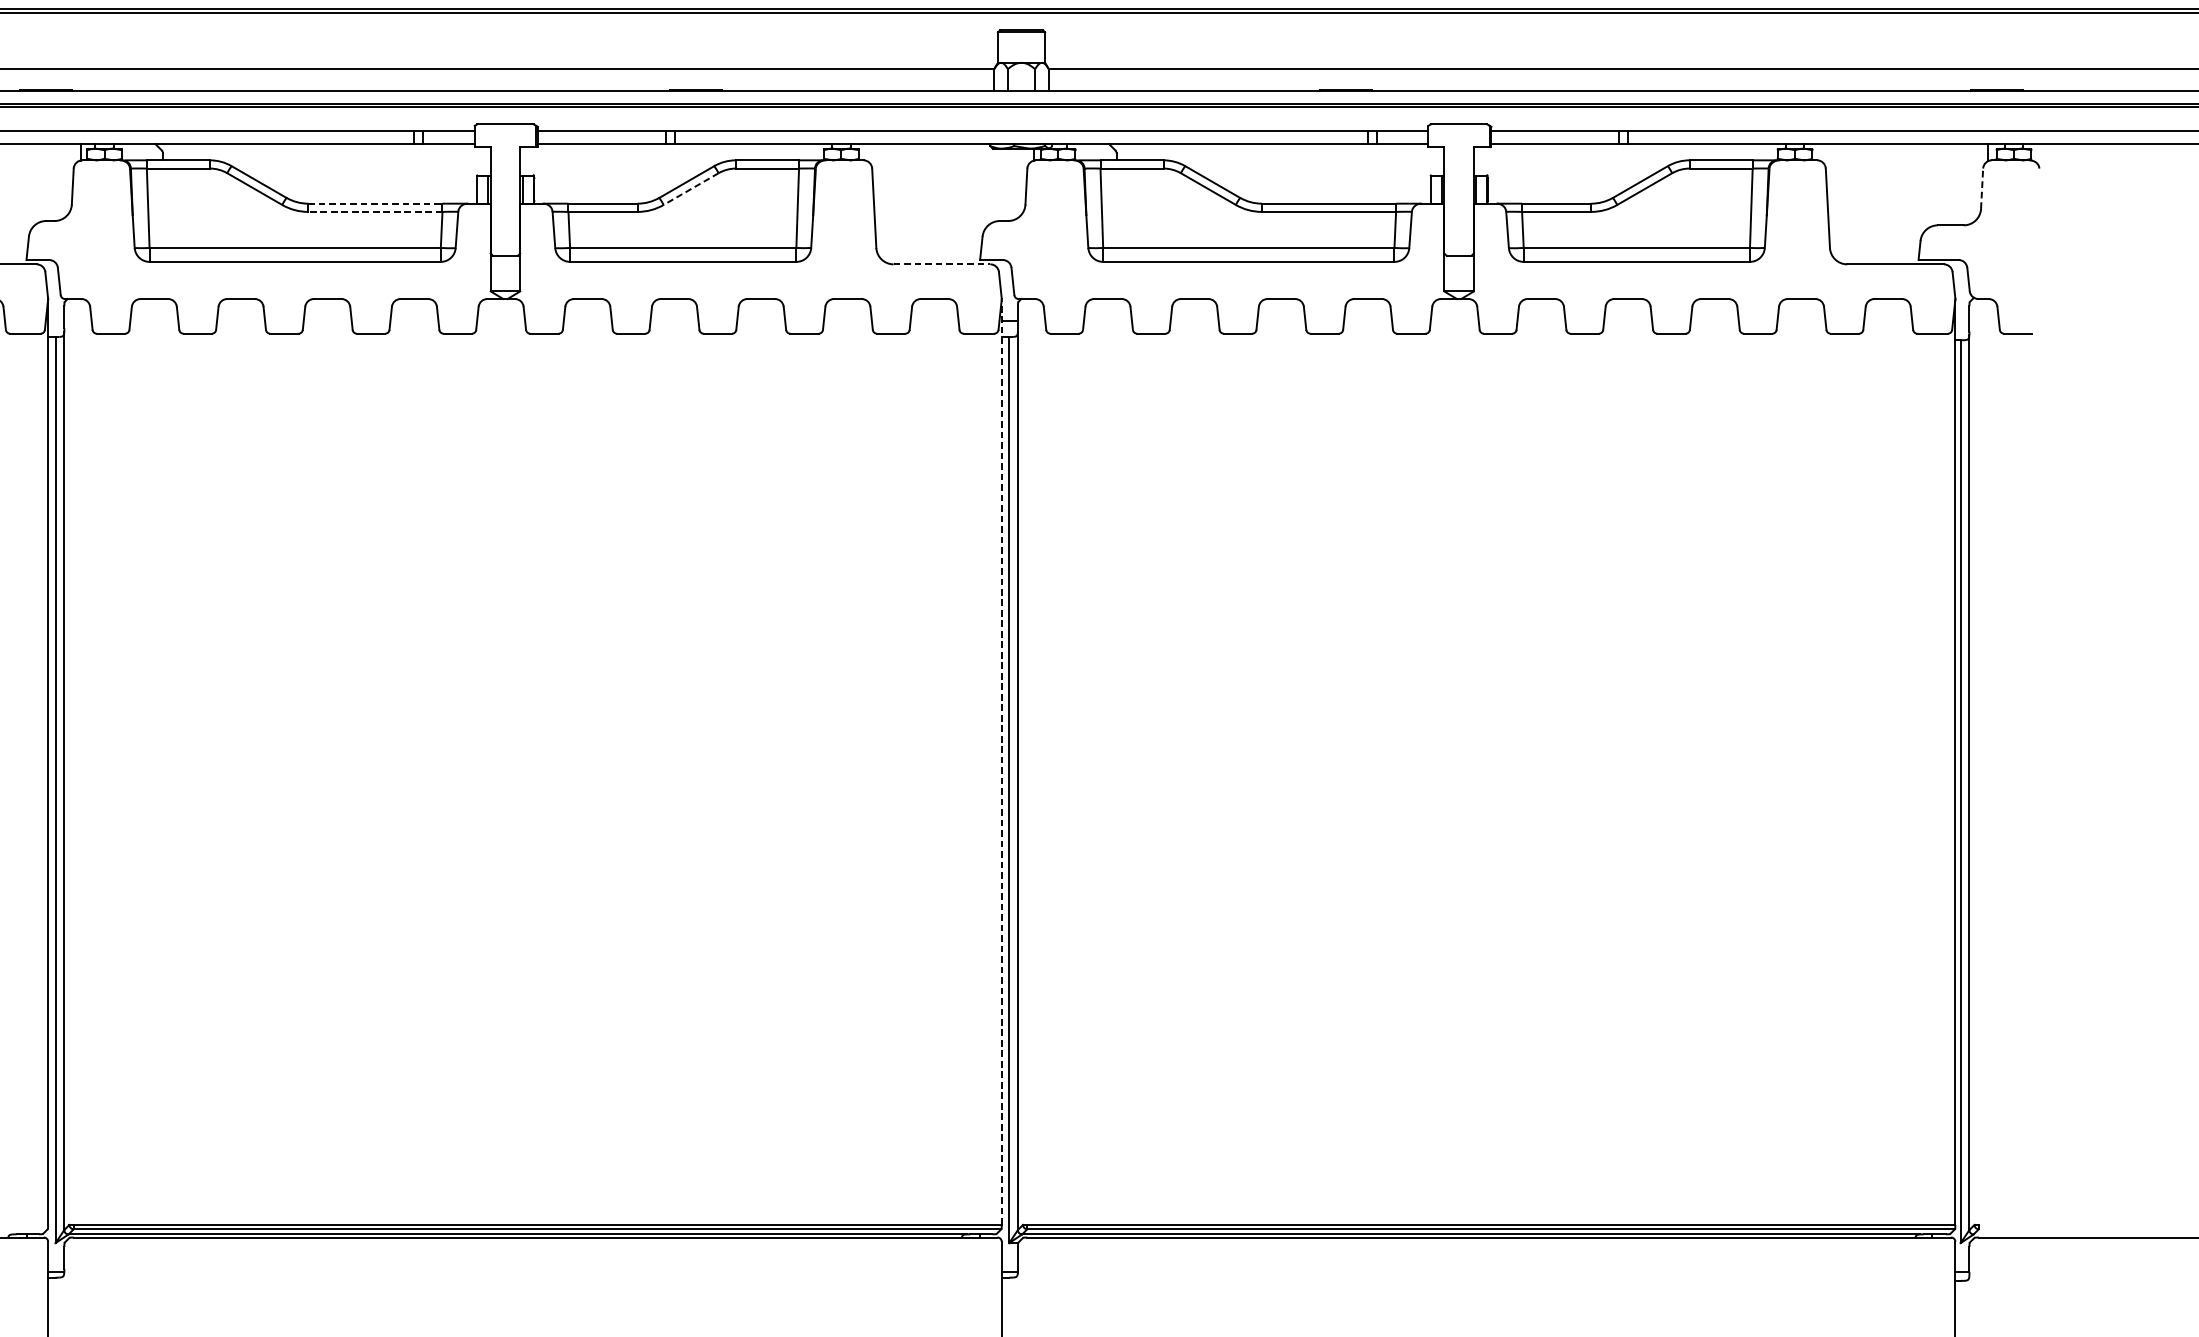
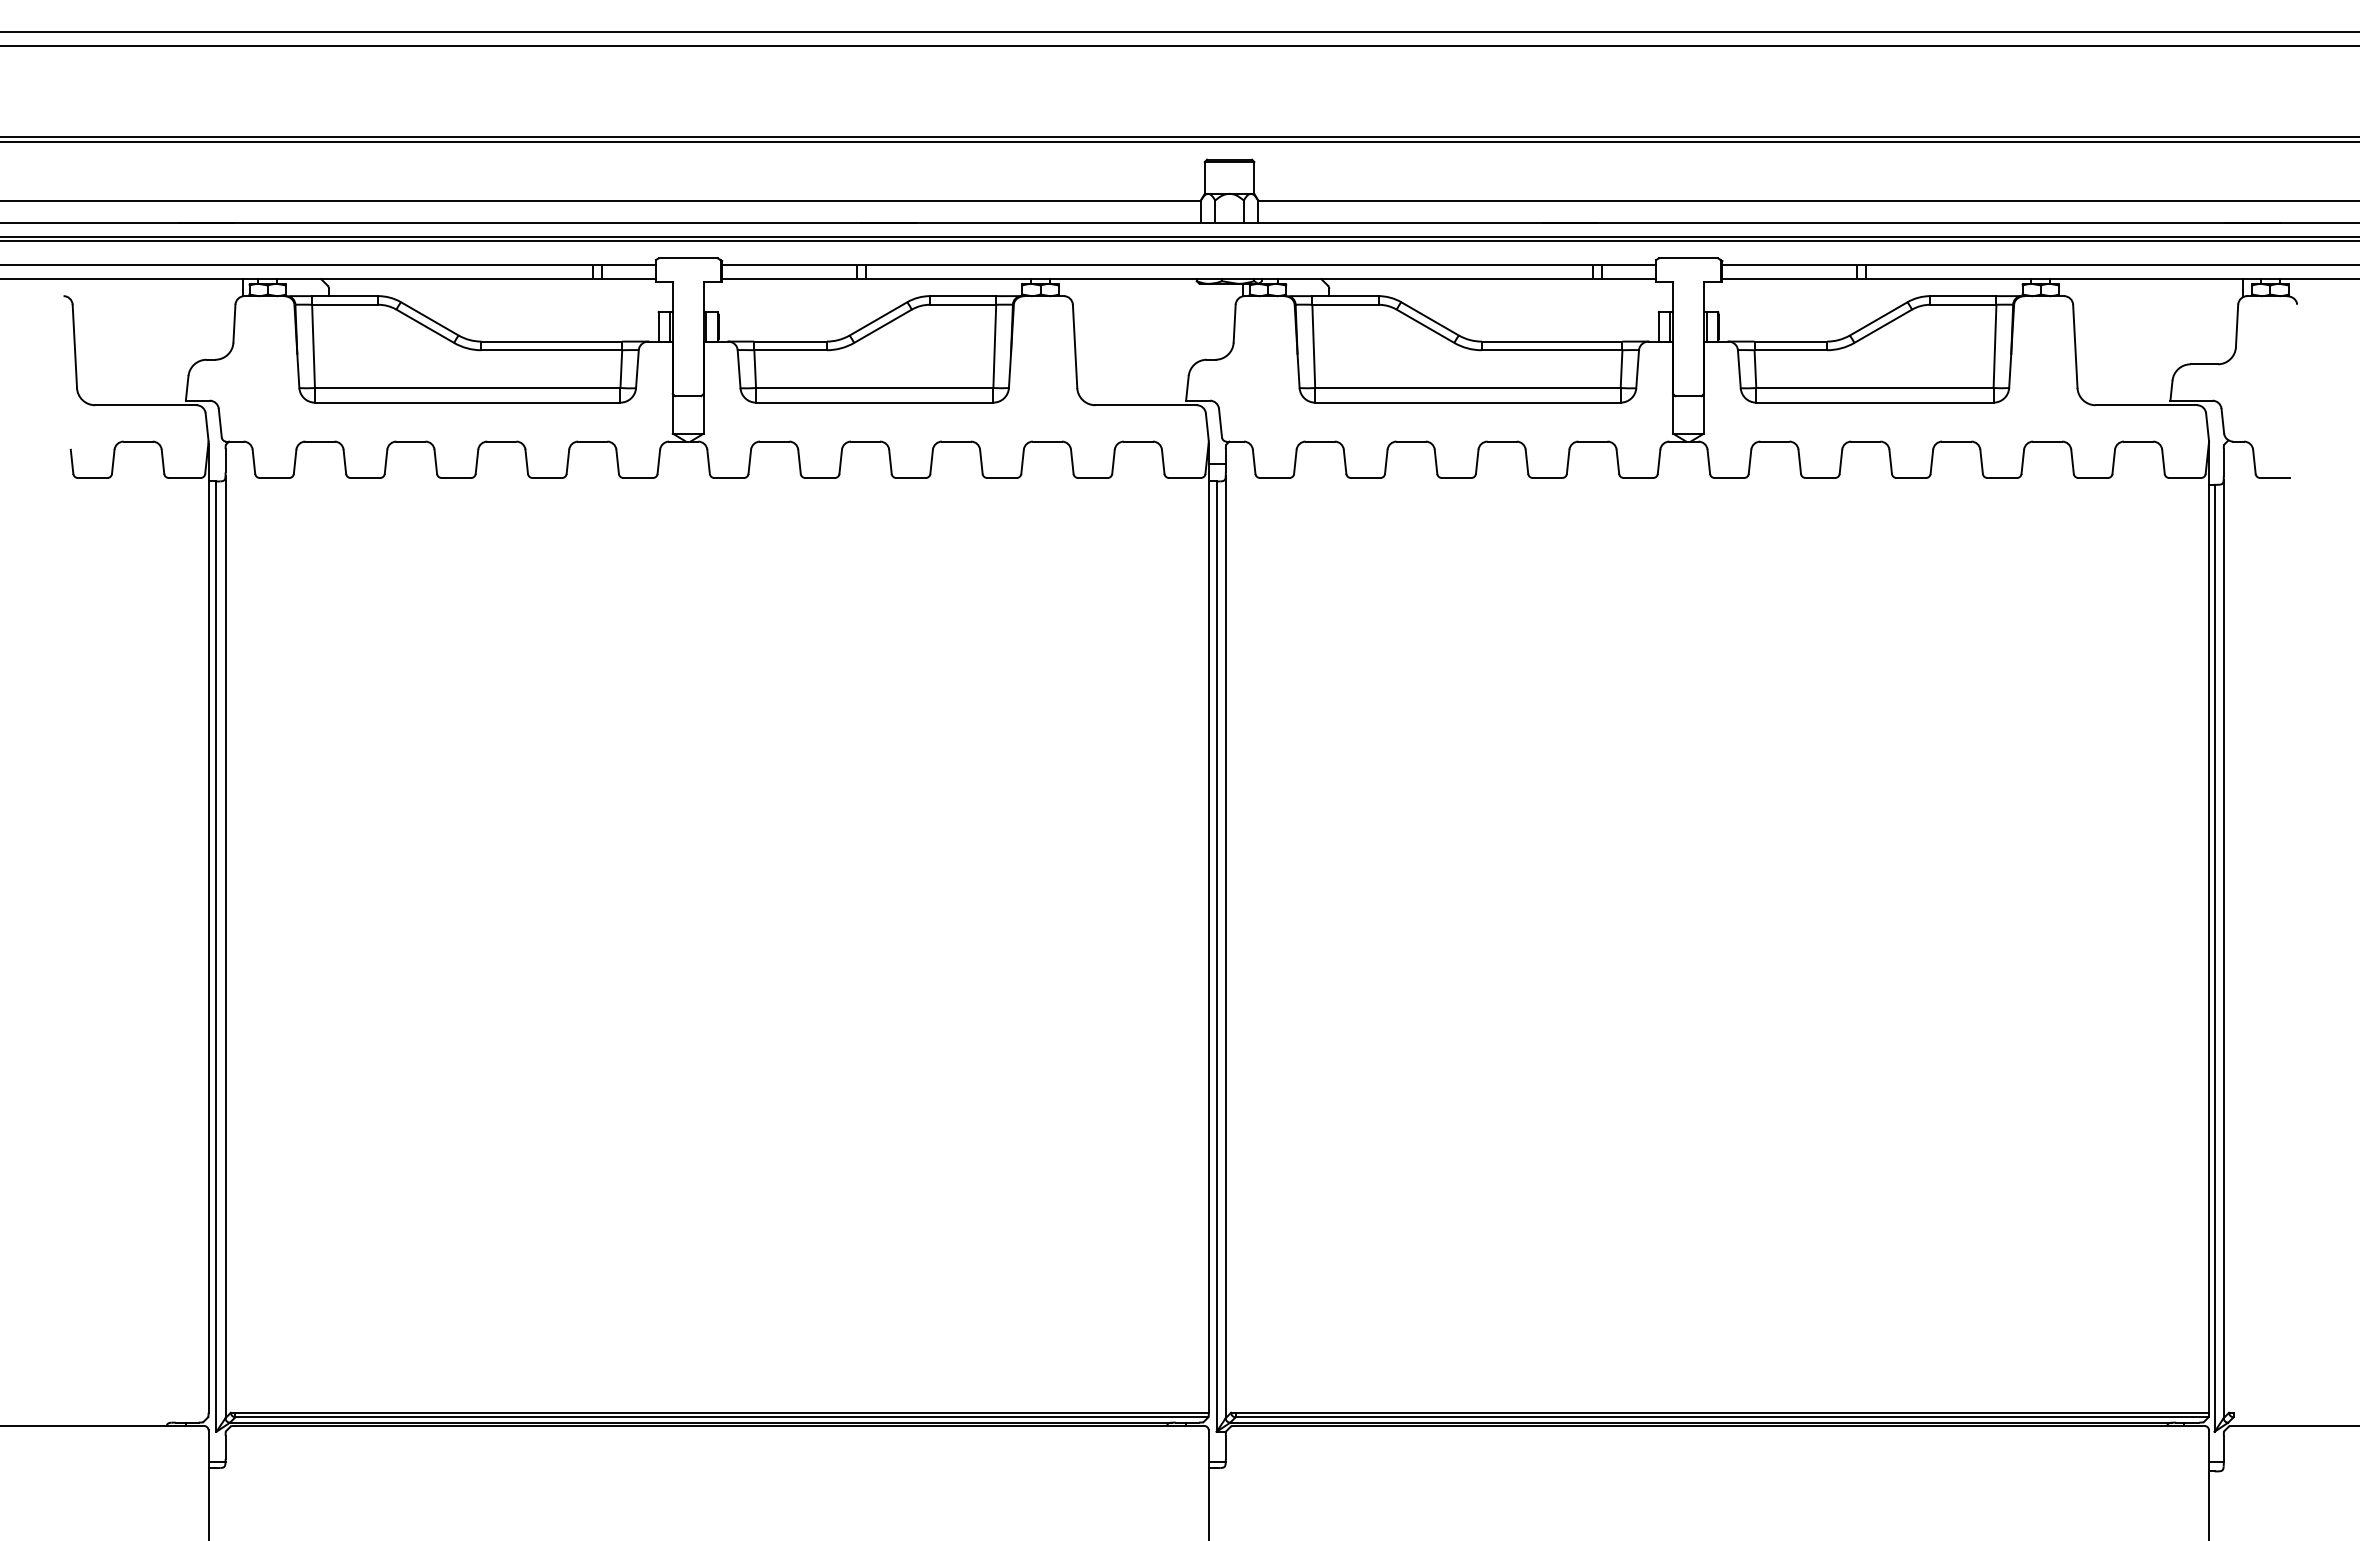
line: (1982, 188) -> (2237, 325), dashed -> solid
line: (690, 189) -> (882, 326), dashed -> solid
line: (376, 203) -> (552, 341), dashed -> solid
line: (375, 212) -> (551, 350), dashed -> solid
line: (942, 264) -> (1146, 405), dashed -> solid
line: (1001, 762) -> (1208, 927), dashed -> solid

